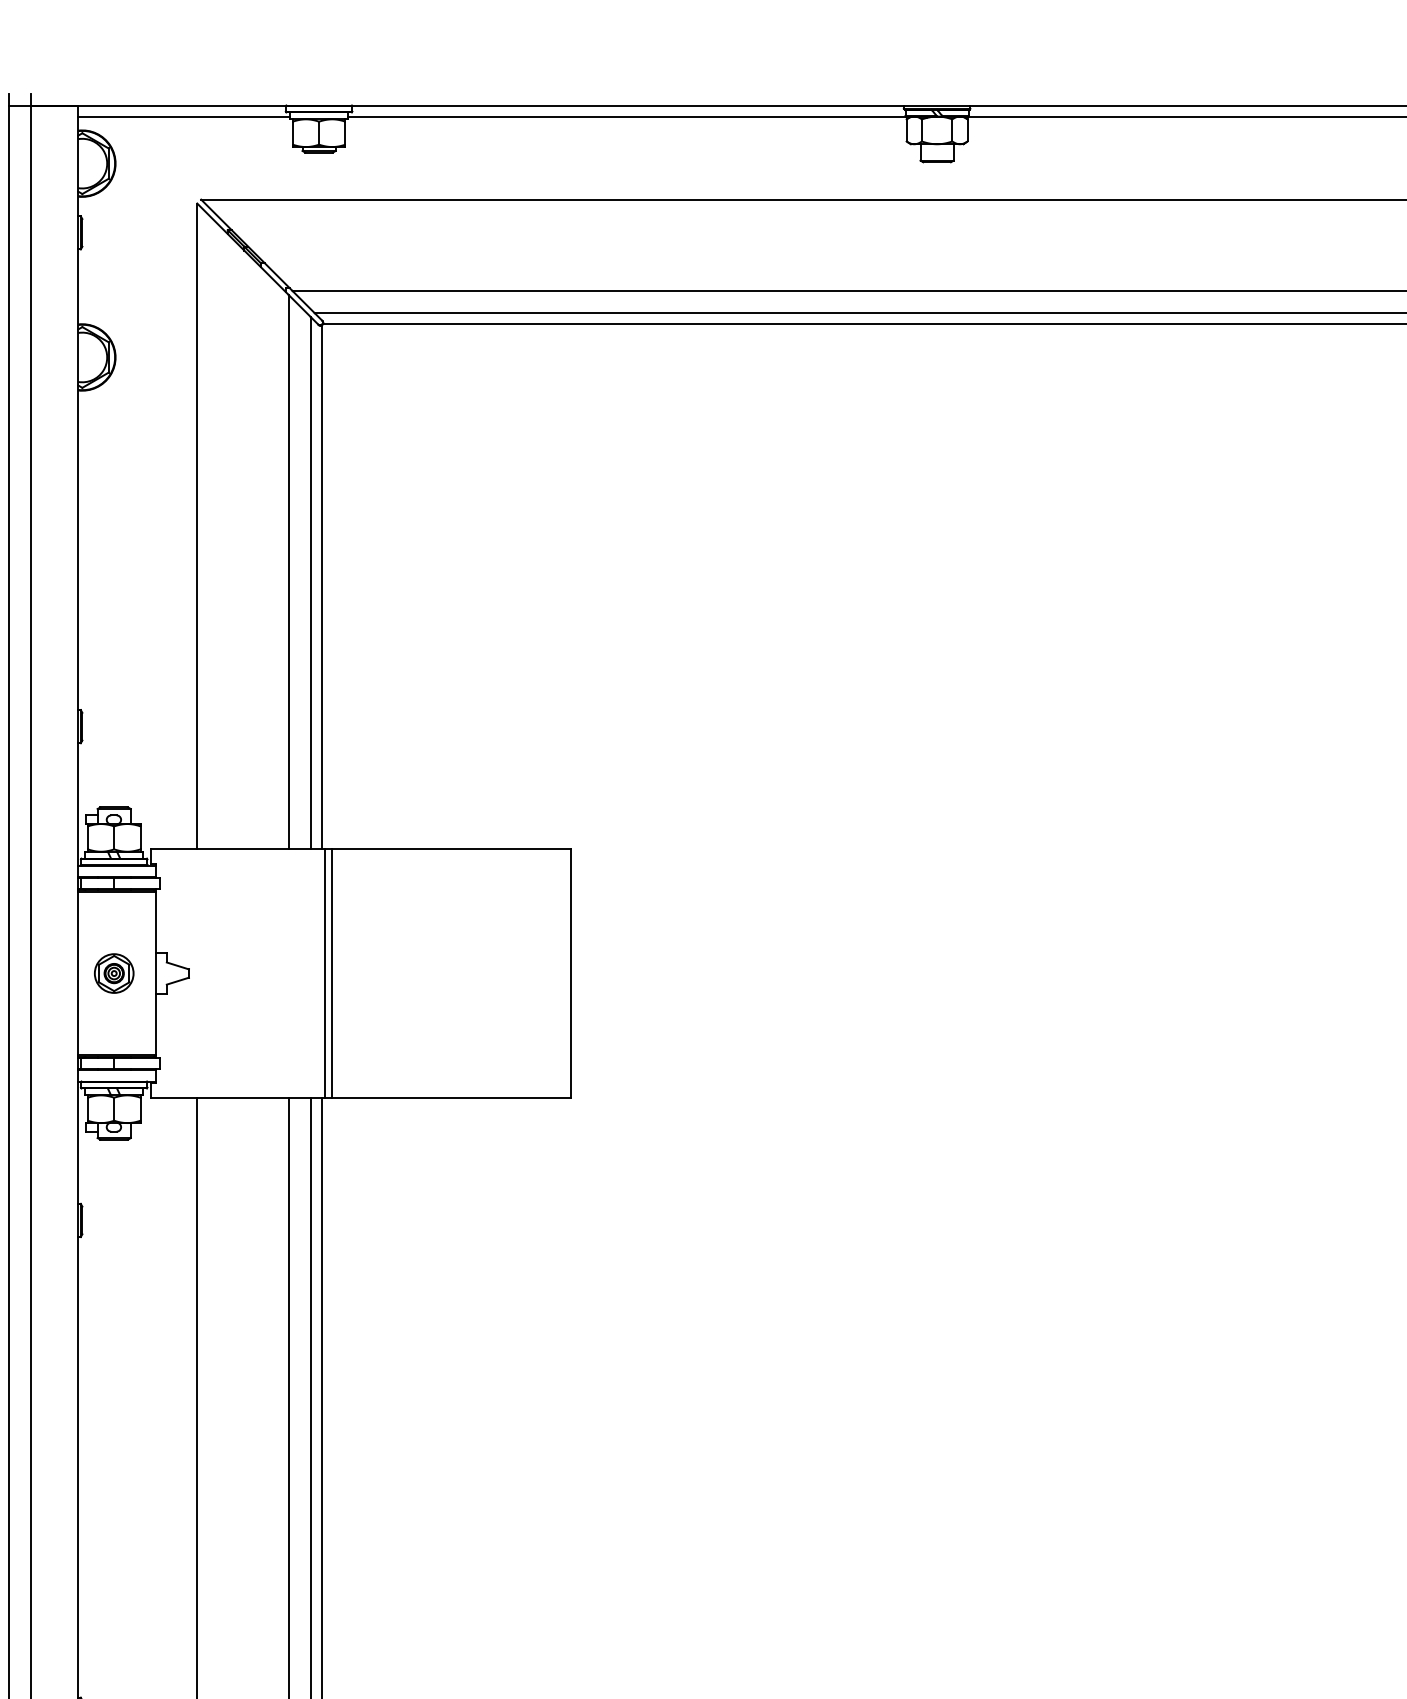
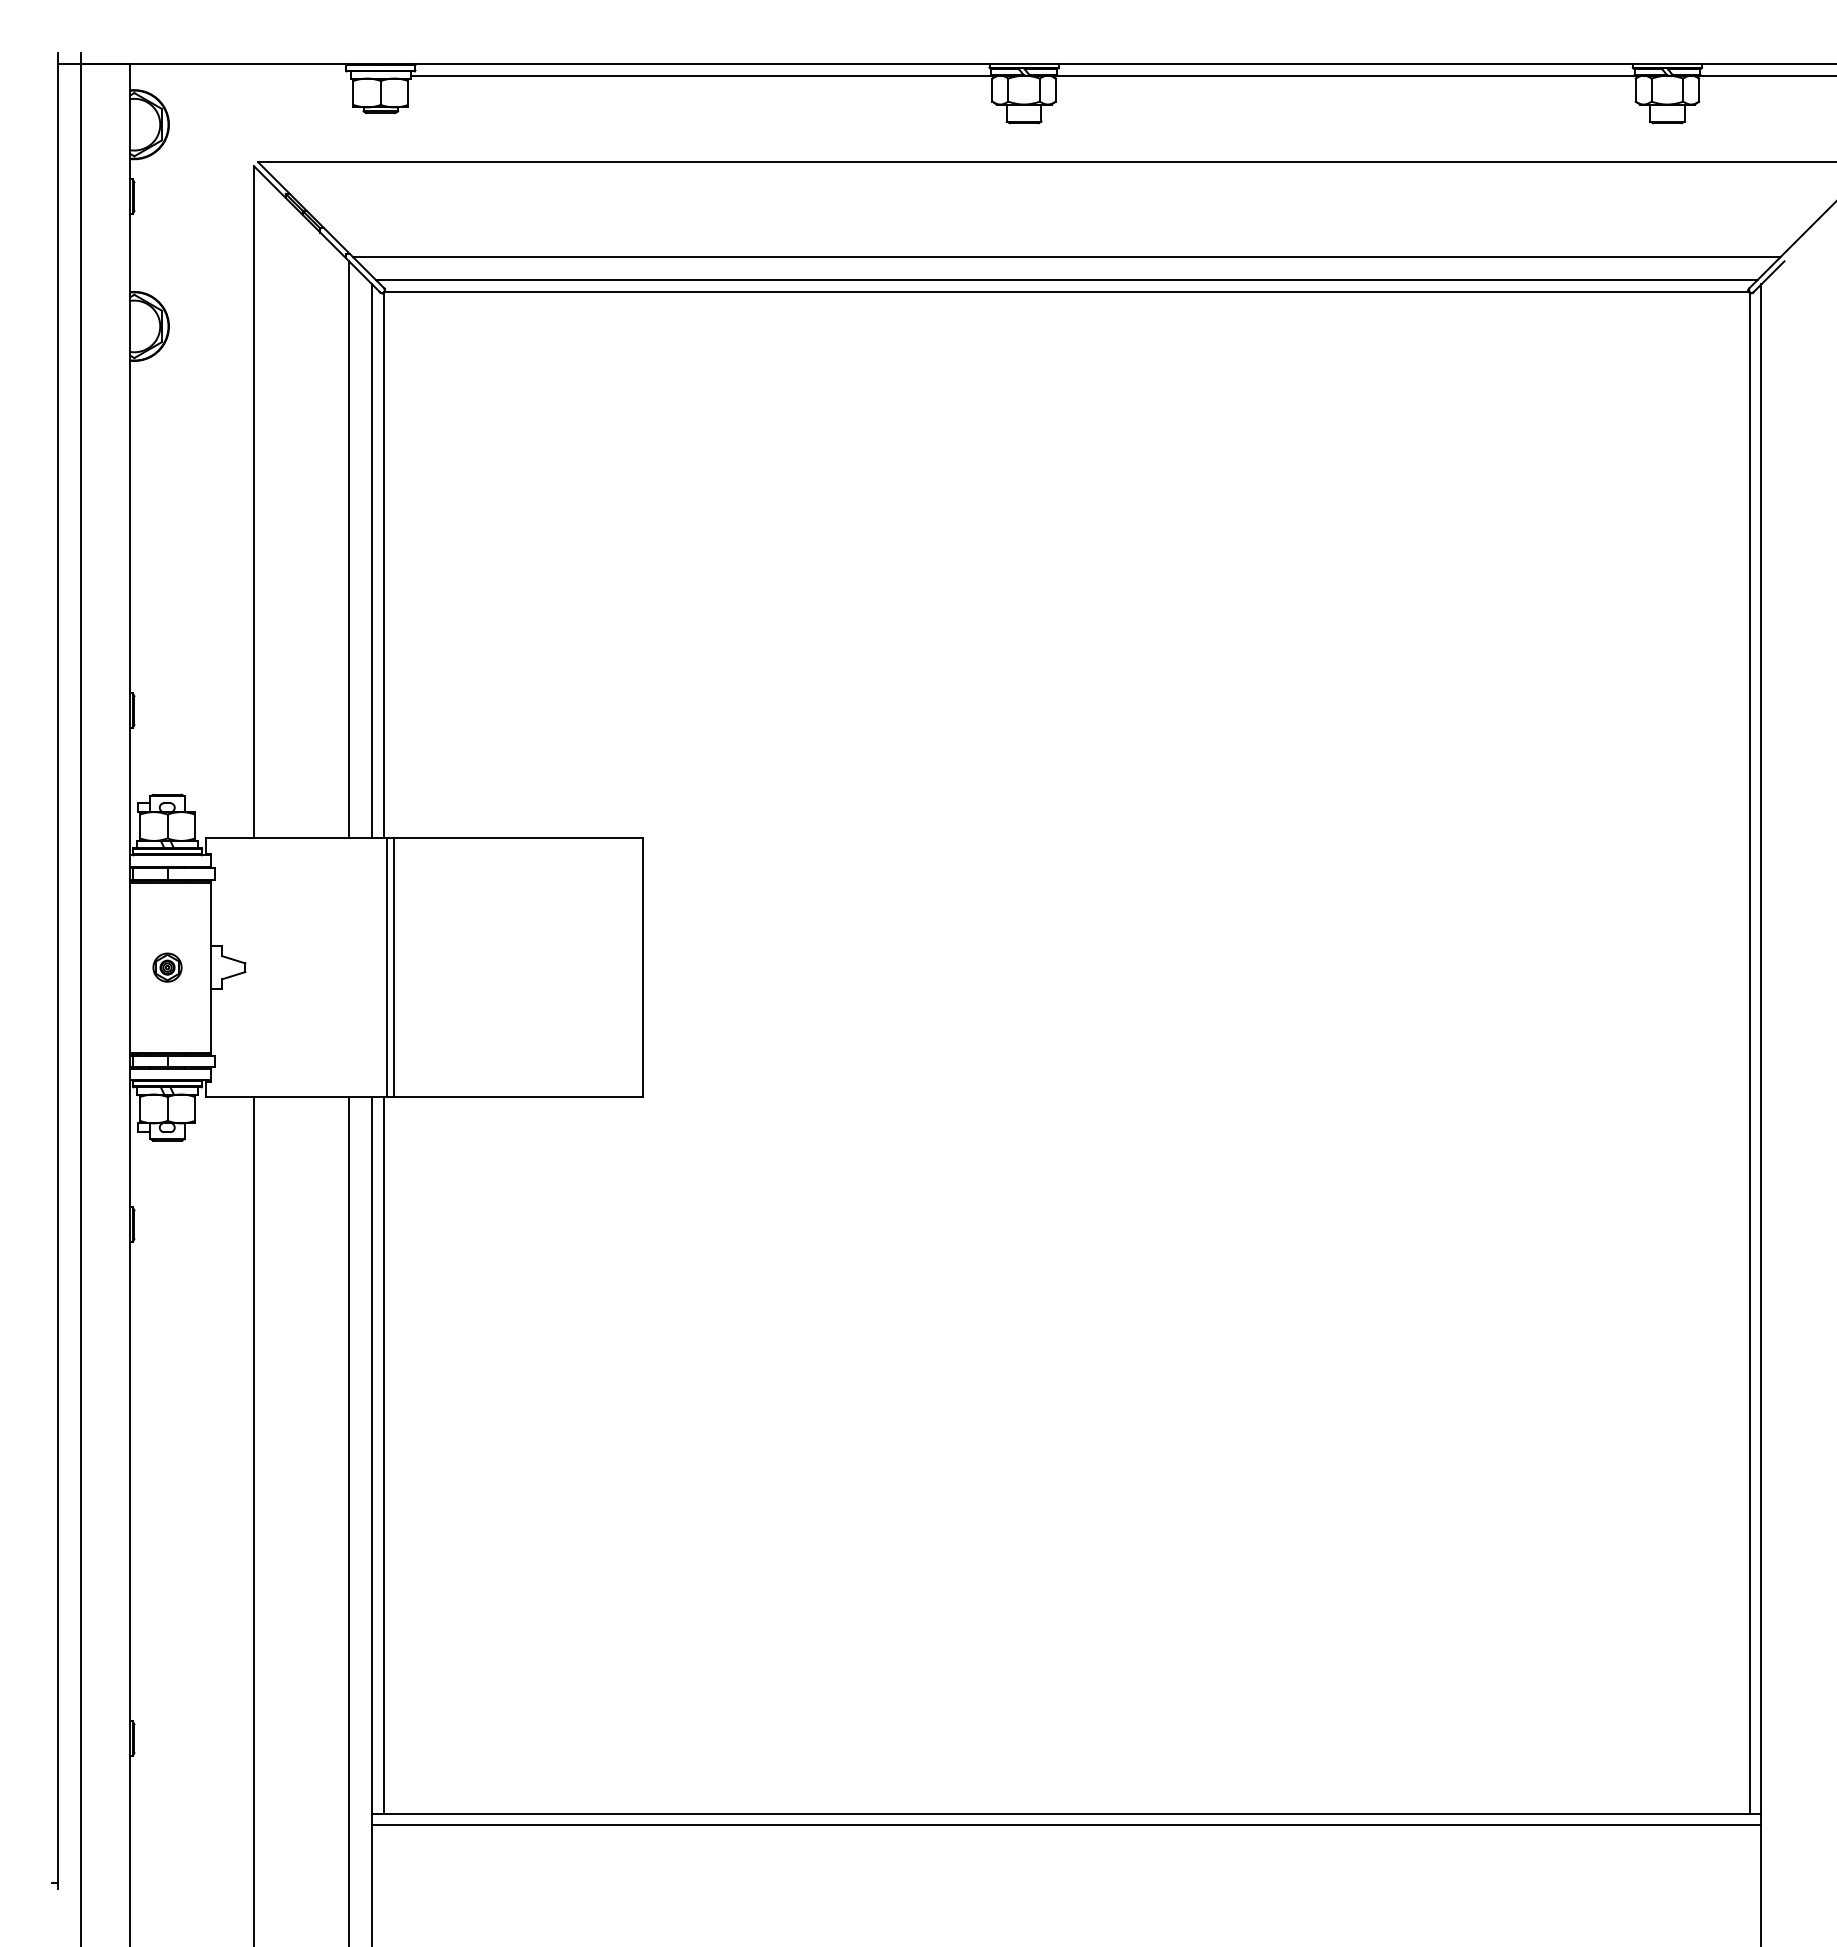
line: (184, 116) -> (240, 75), removed
part: (114, 973) -> (167, 967), size x0.7

